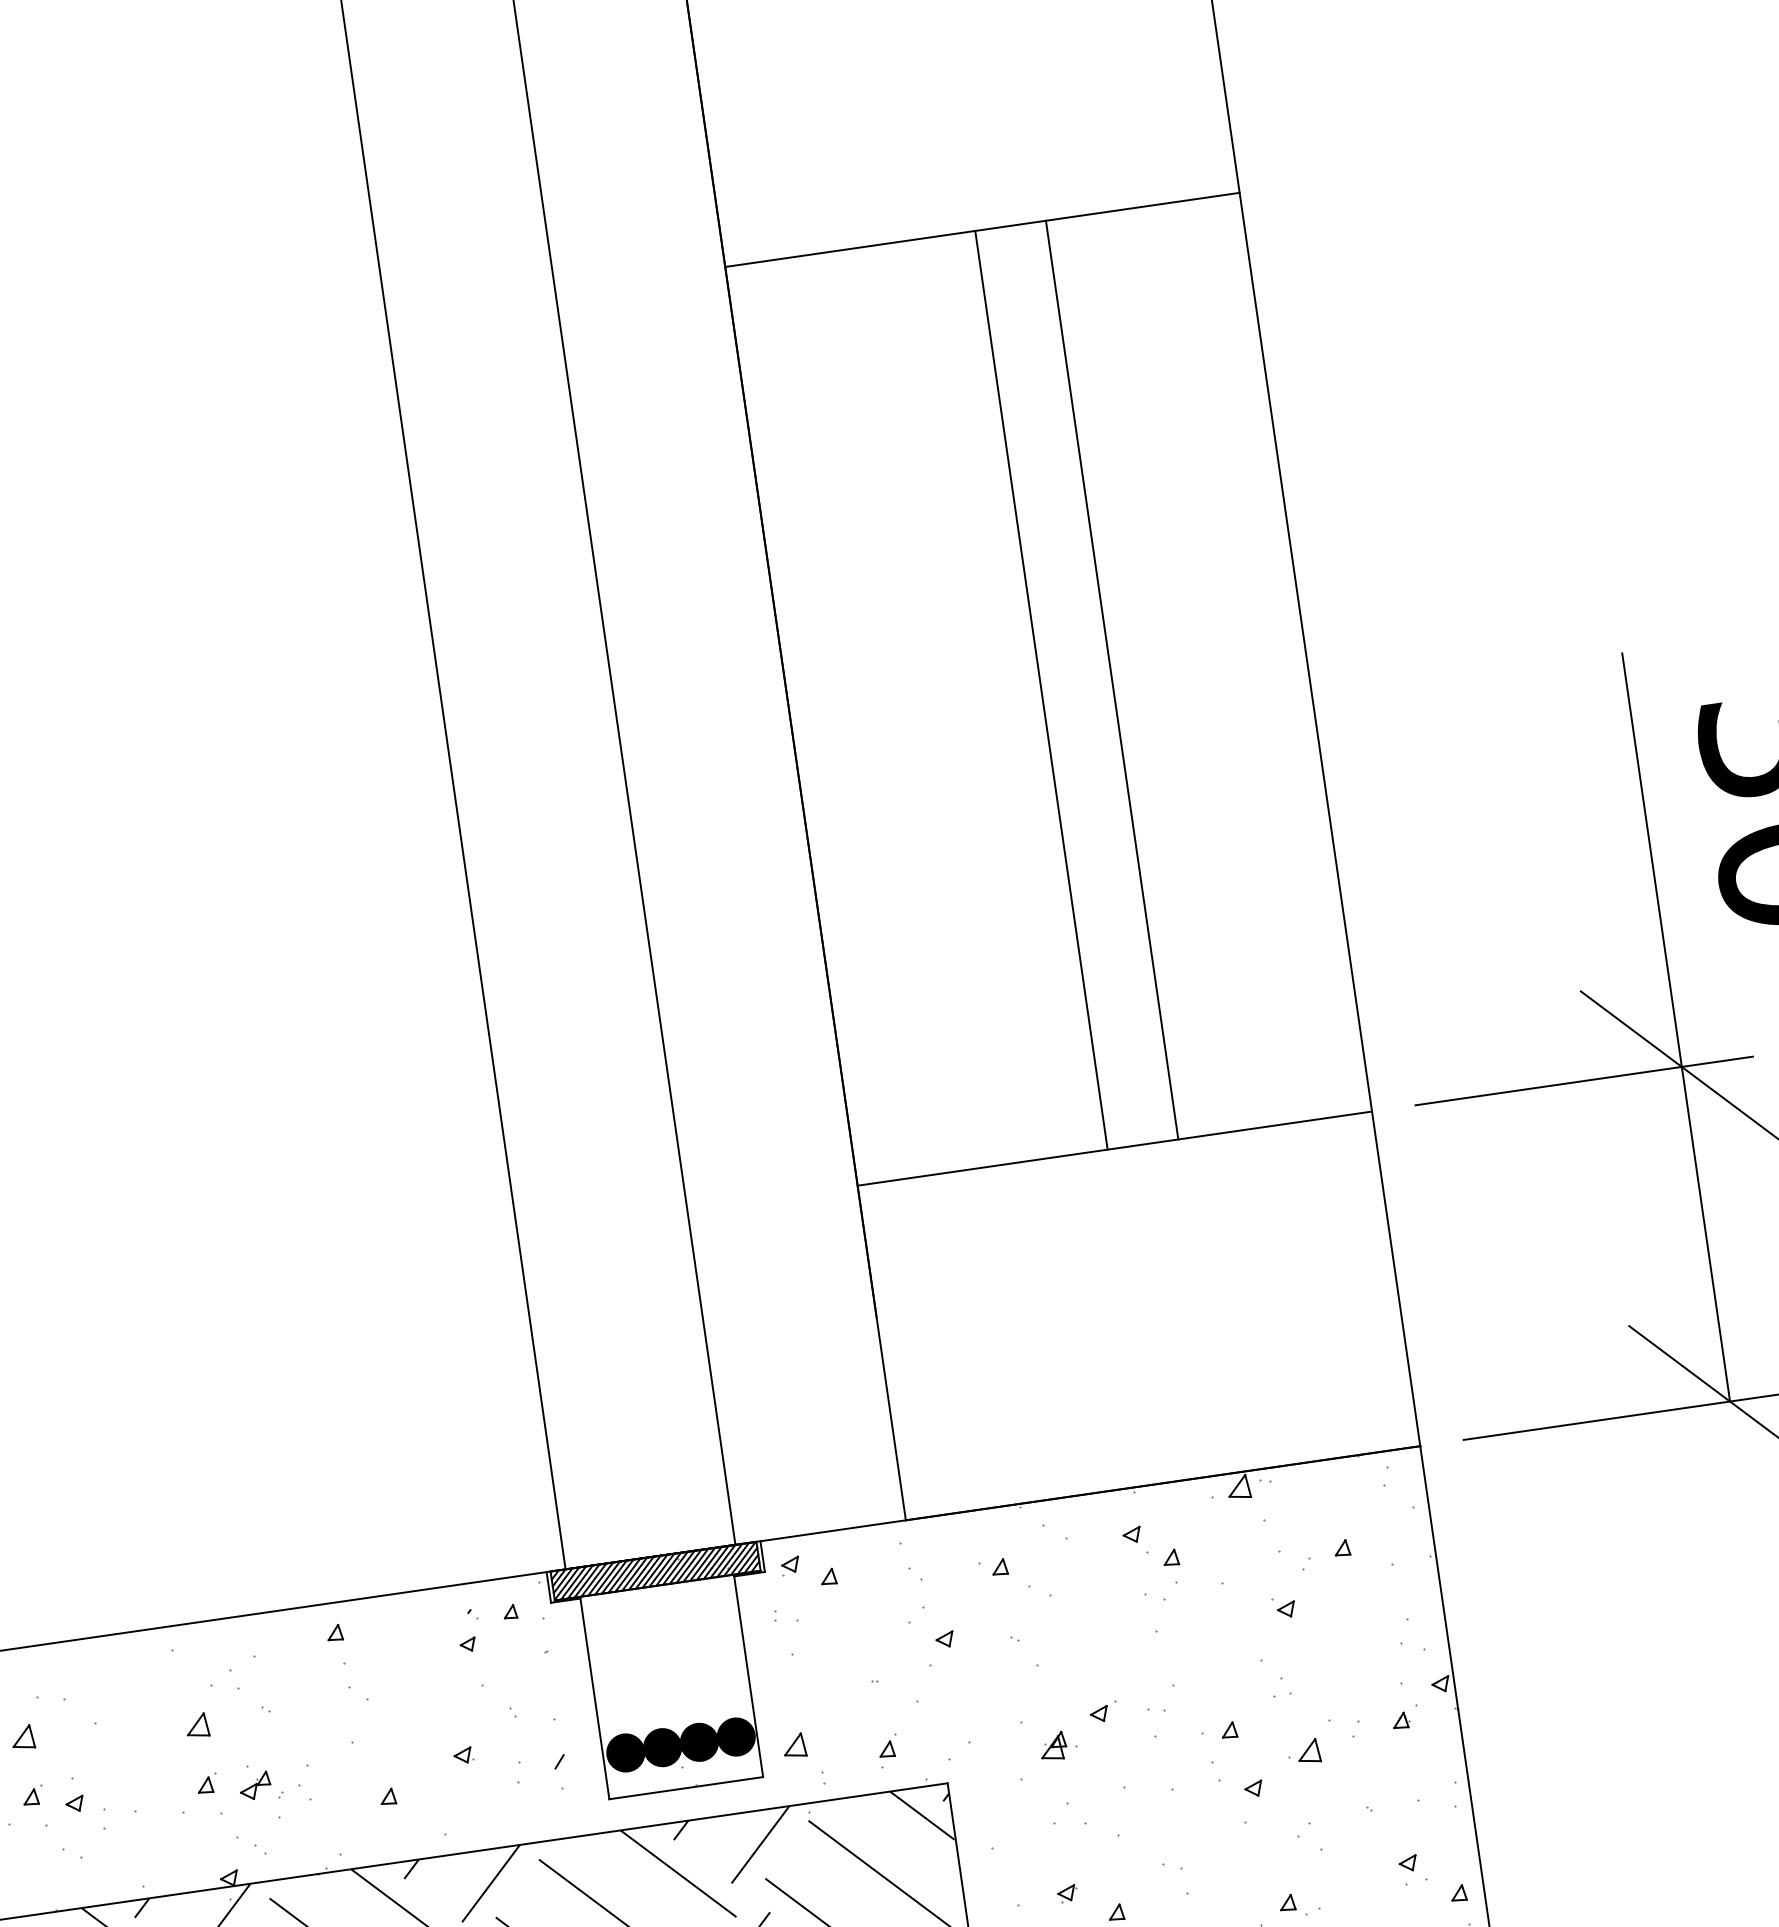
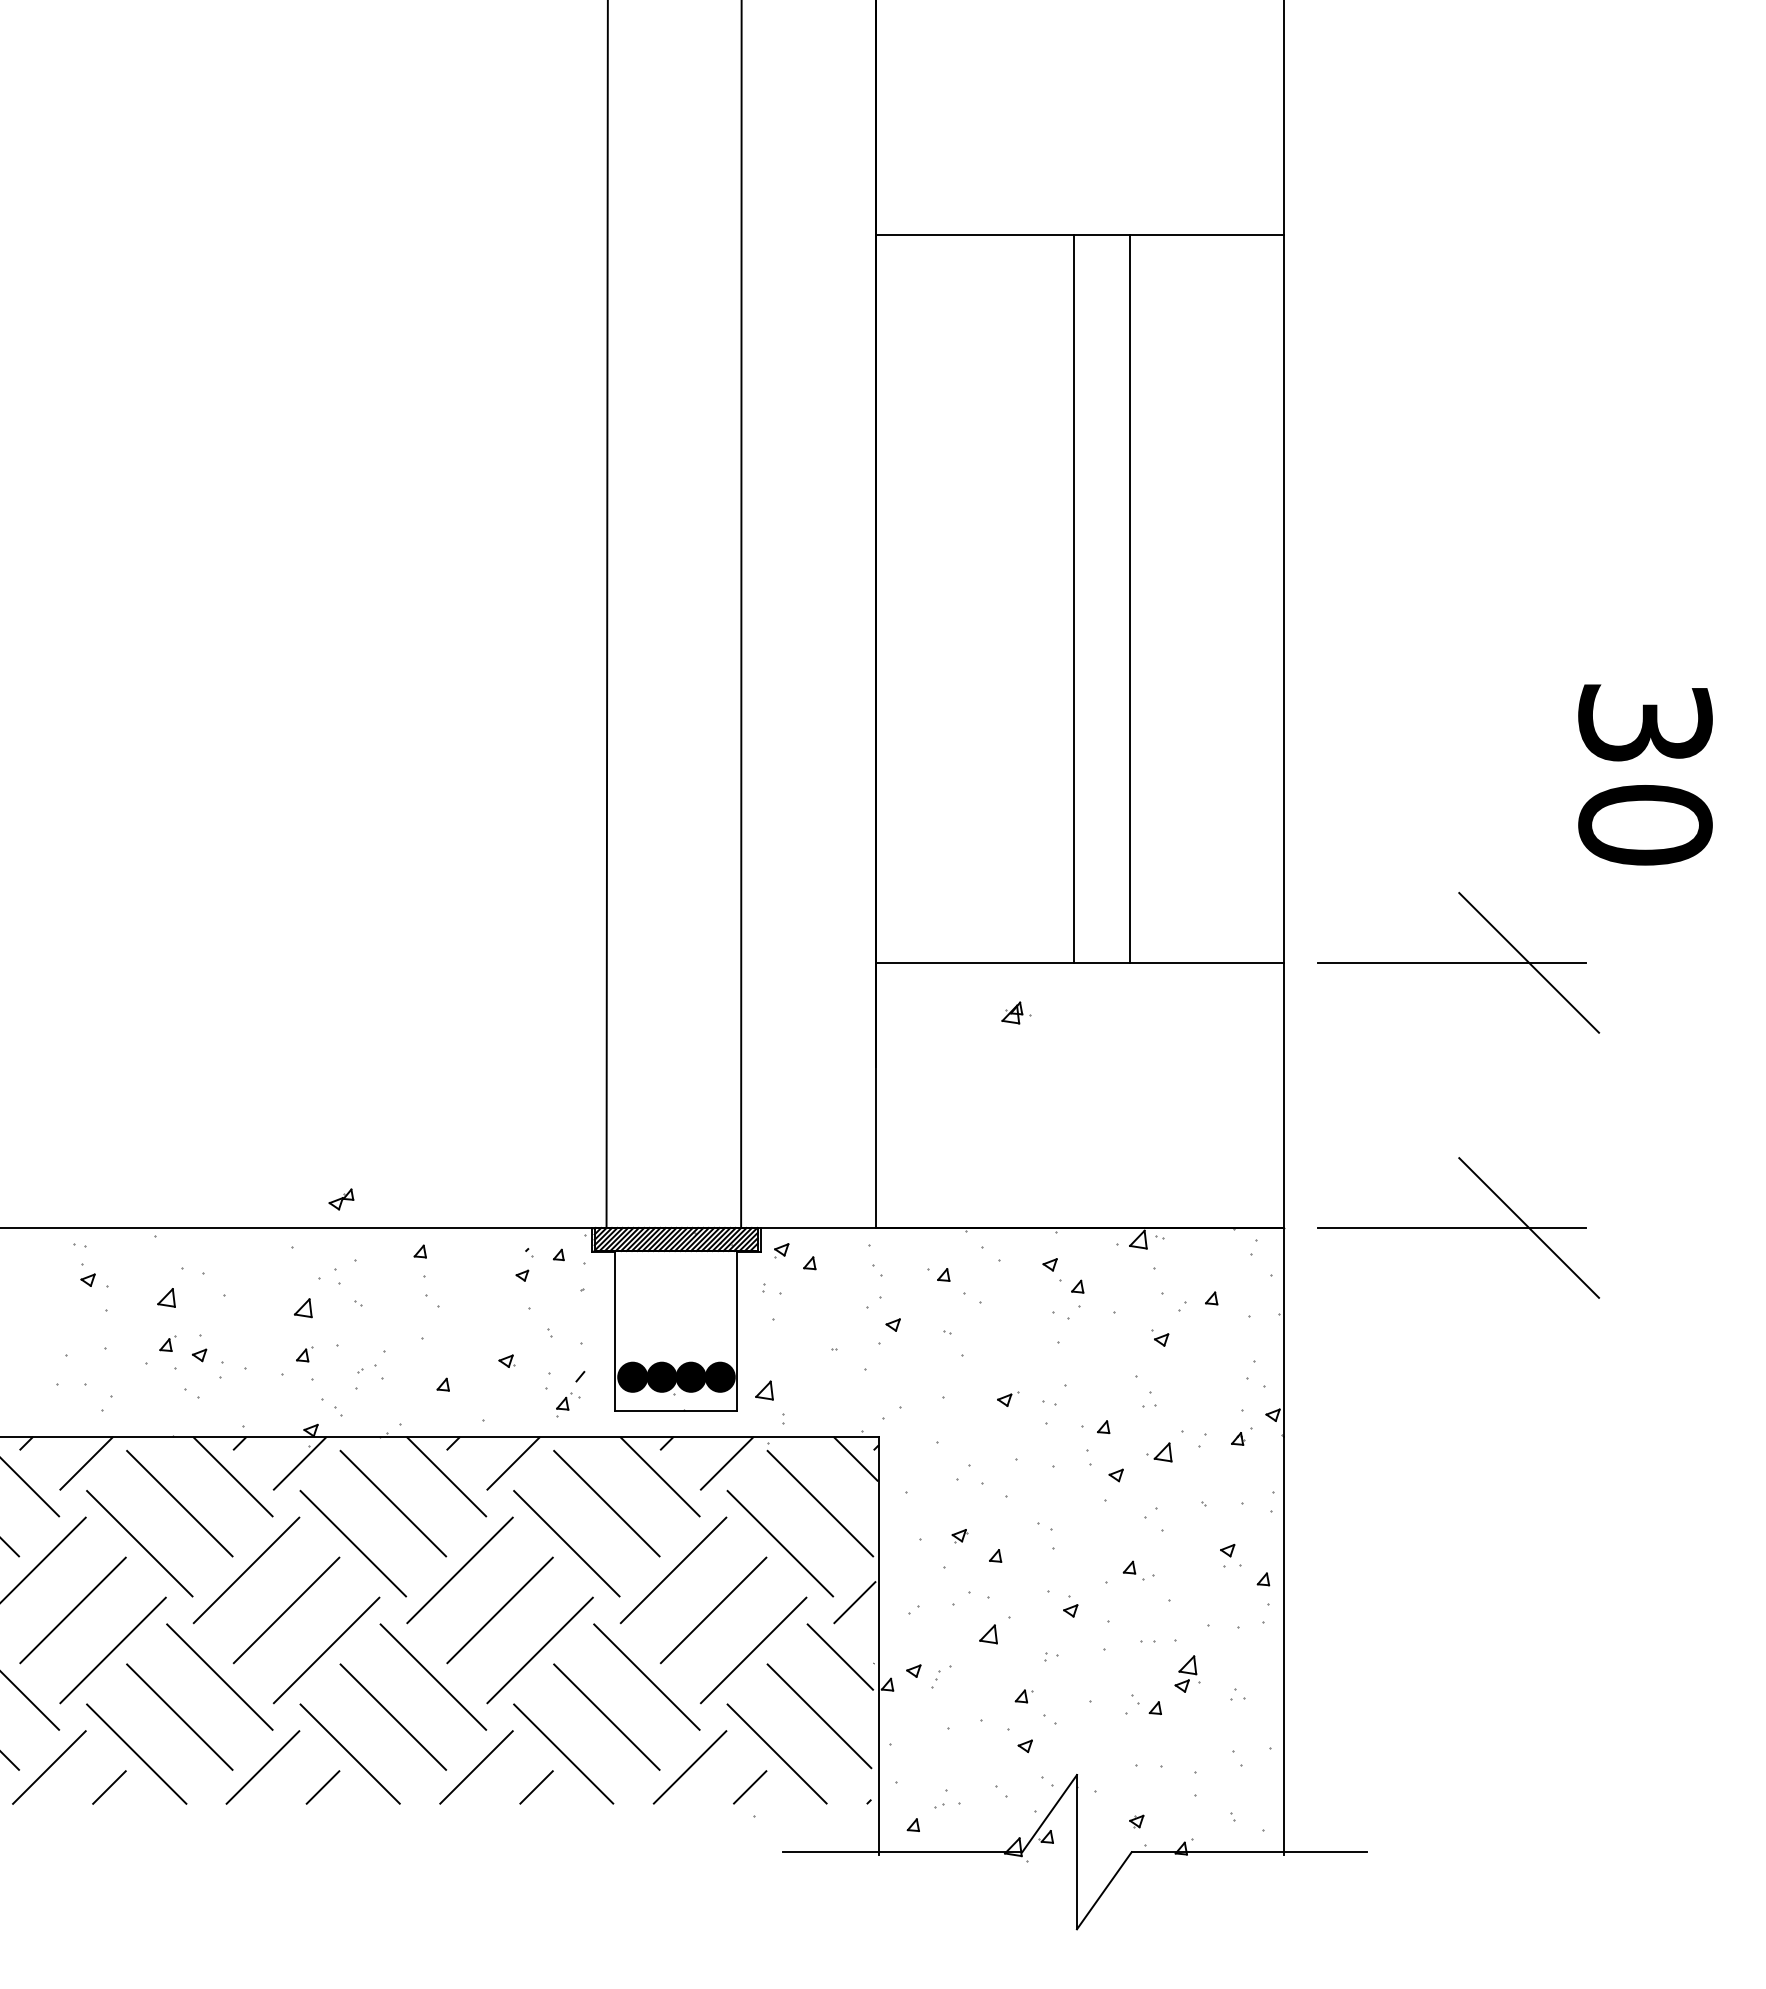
line: (1676, 1027) -> (1529, 931), removed
part: (1058, 1745) -> (1016, 1012), moved
part: (889, 1750) -> (564, 1404), moved
part: (255, 1786) -> (341, 1199), moved

